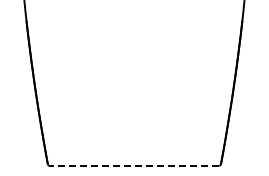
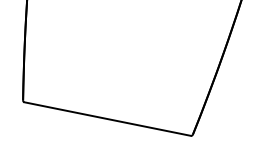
line: (134, 165) -> (107, 118), dashed -> solid

